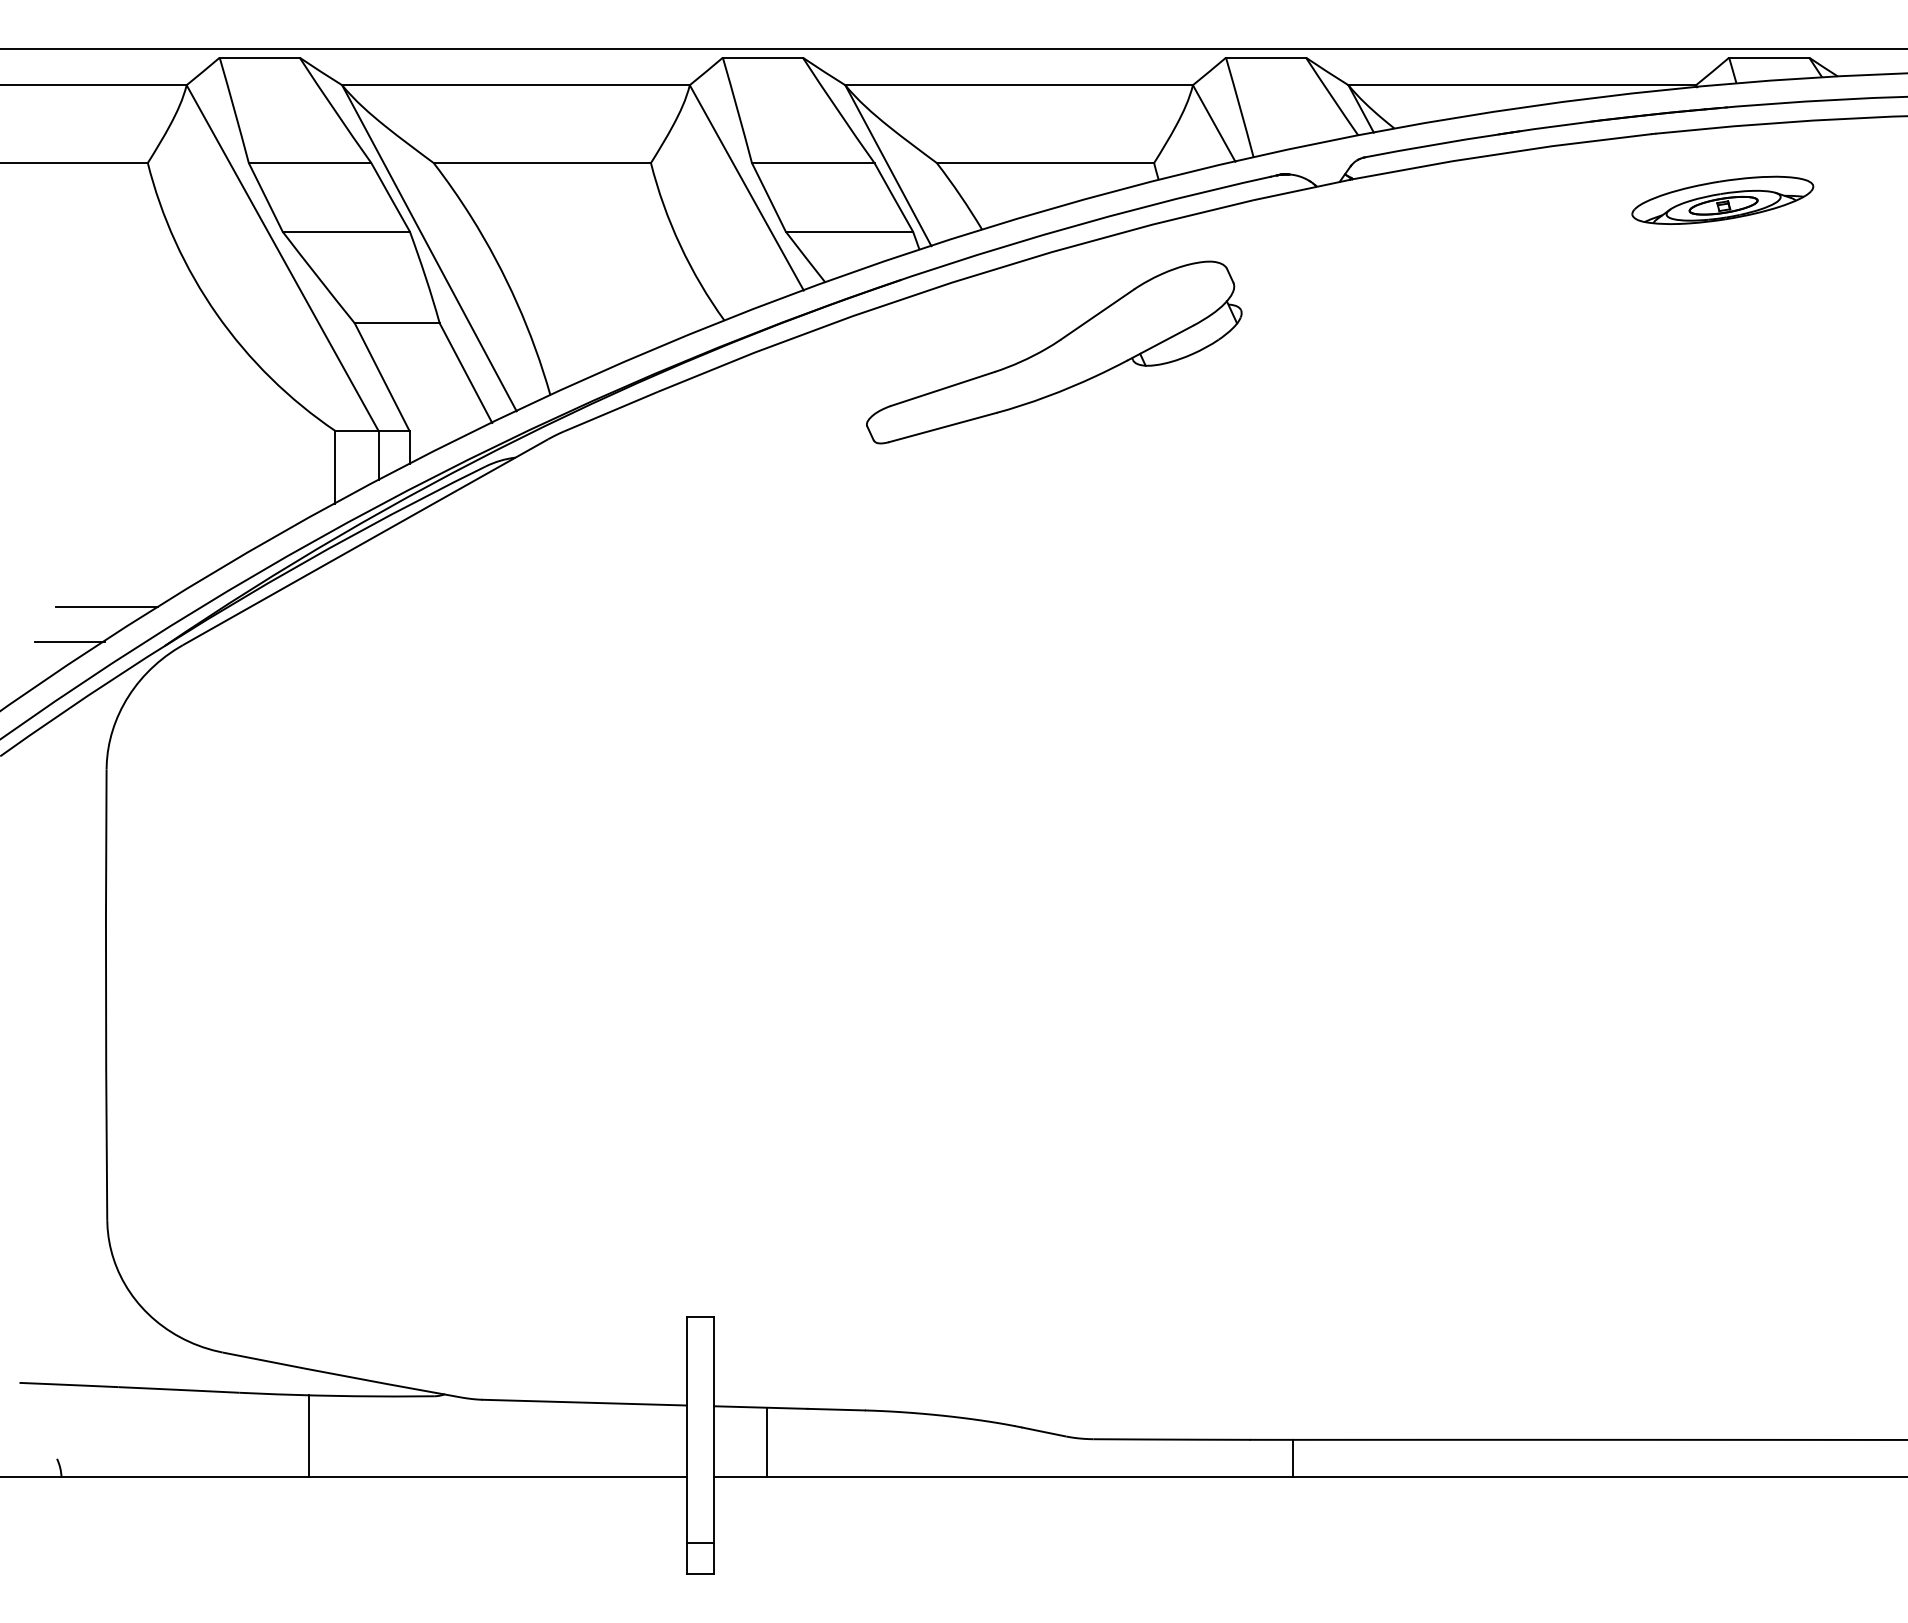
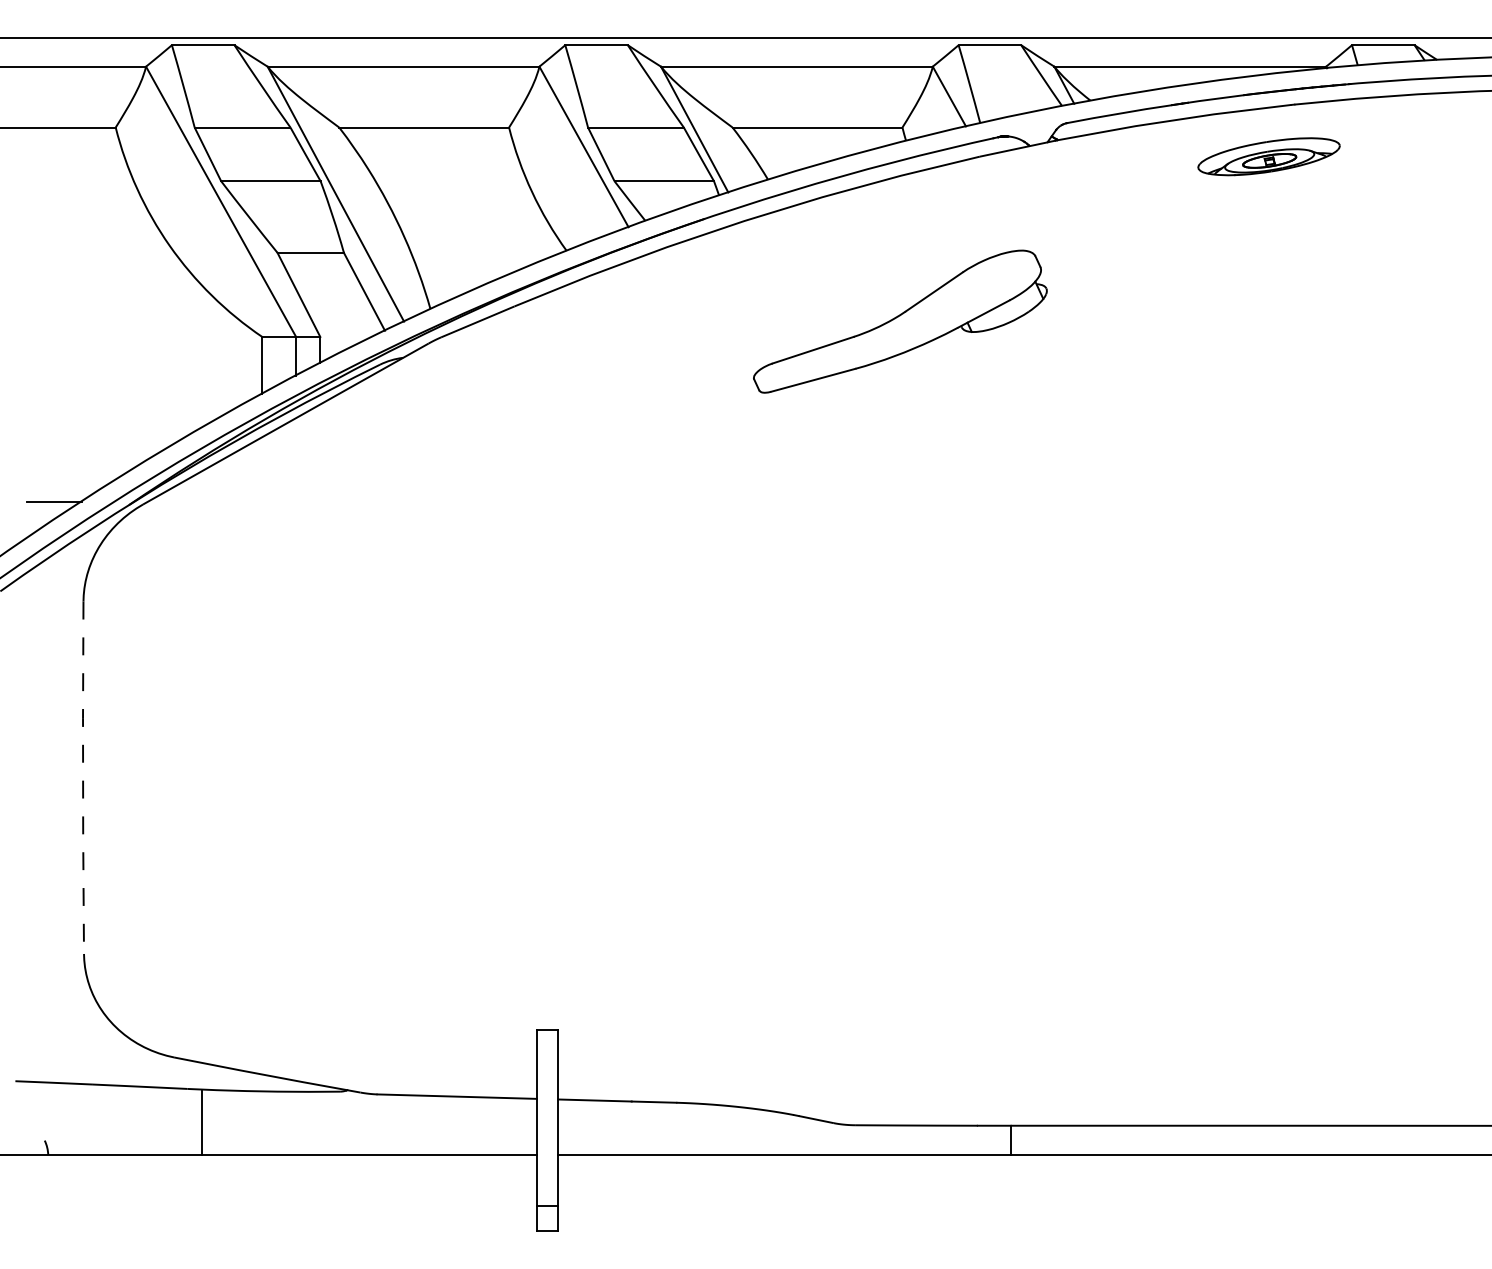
part: (1722, 200) -> (1268, 156), moved
part: (1054, 352) -> (900, 321), moved
line: (106, 606) -> (83, 474), removed
line: (106, 994) -> (83, 777), solid -> dashed
line: (308, 1435) -> (201, 1122), moved
line: (766, 1442) -> (599, 1127), removed

